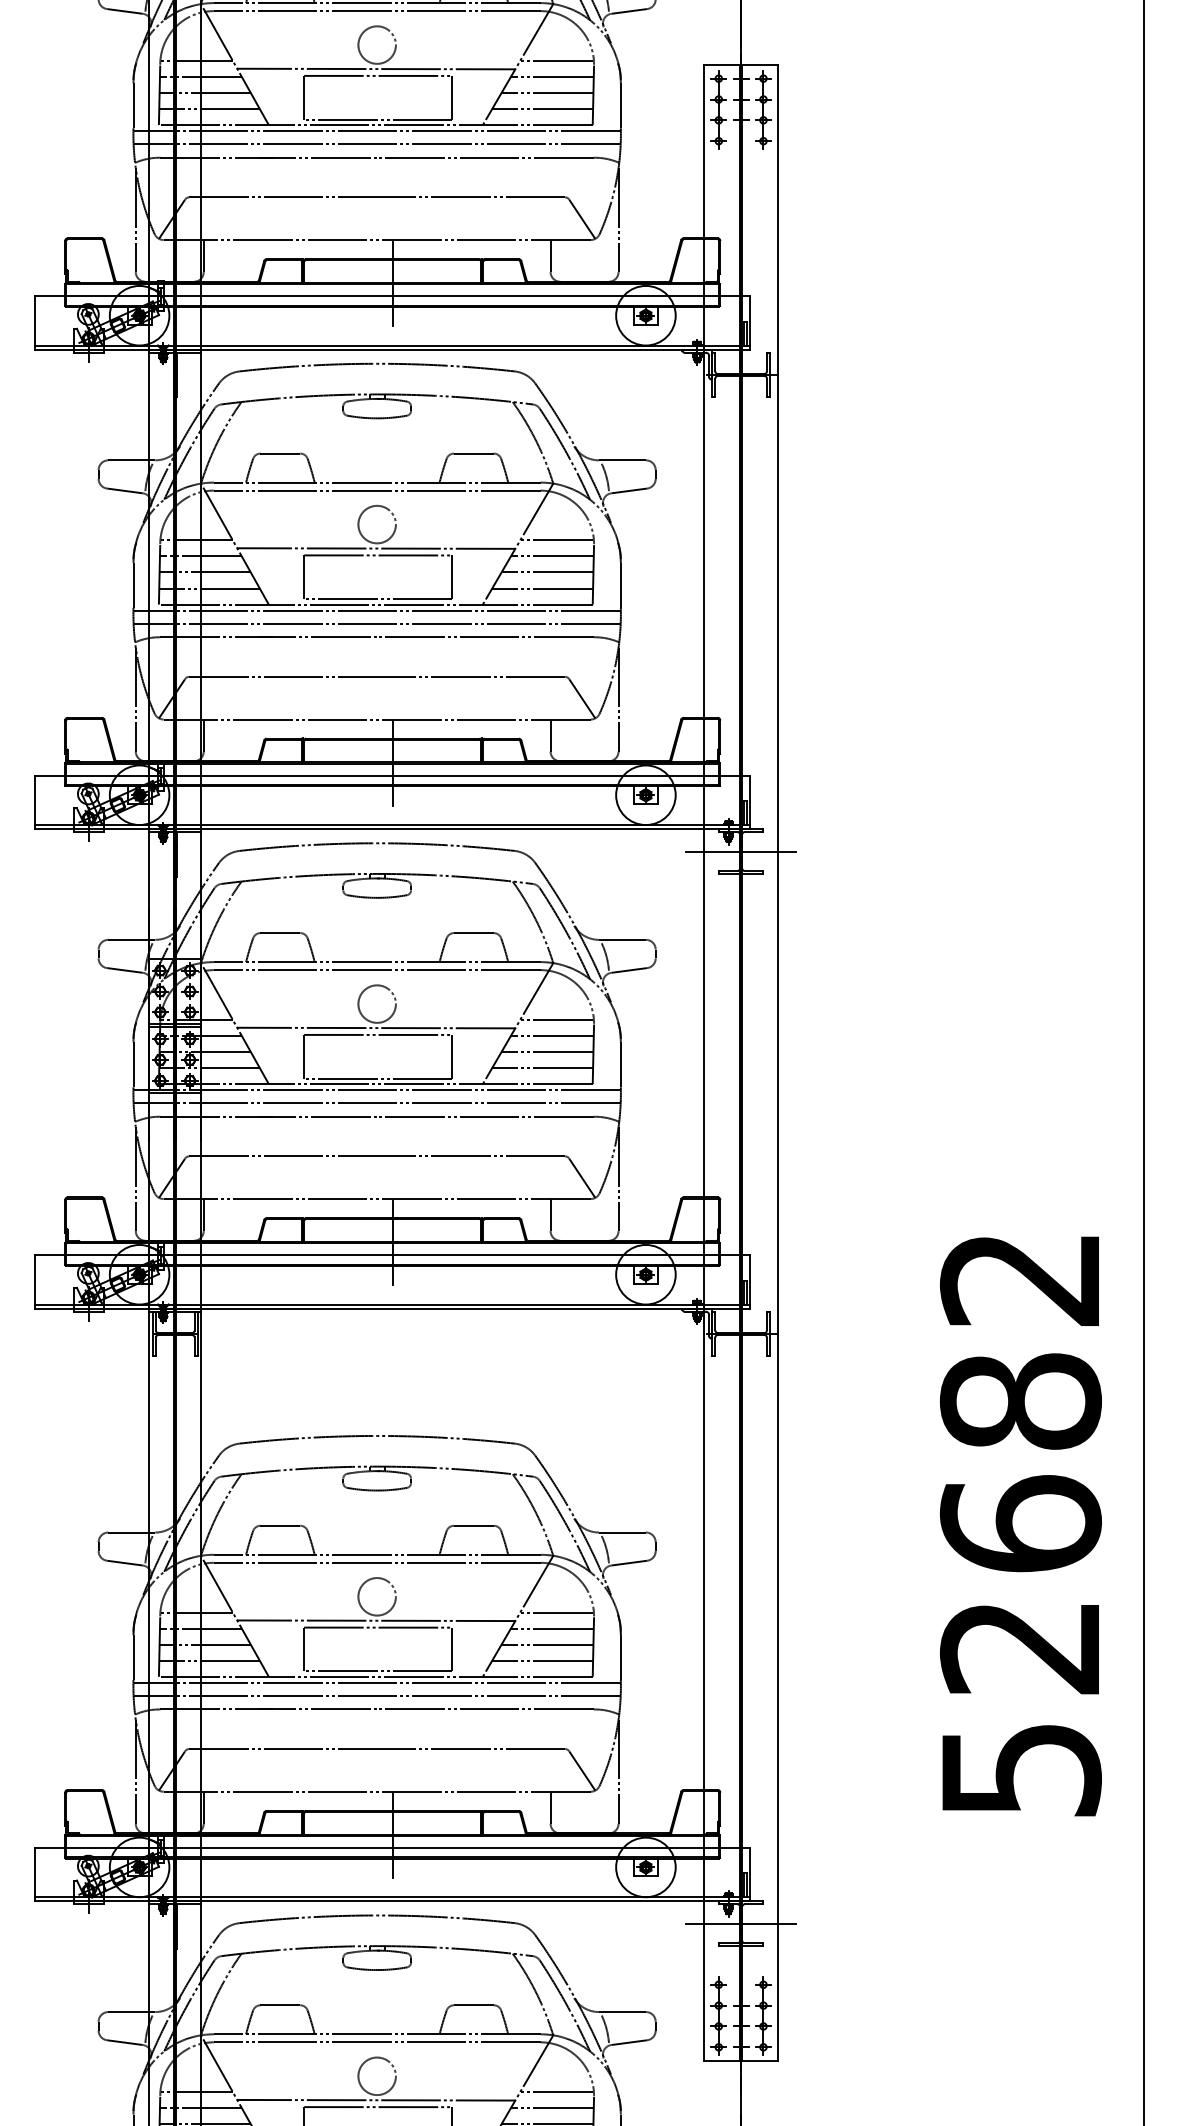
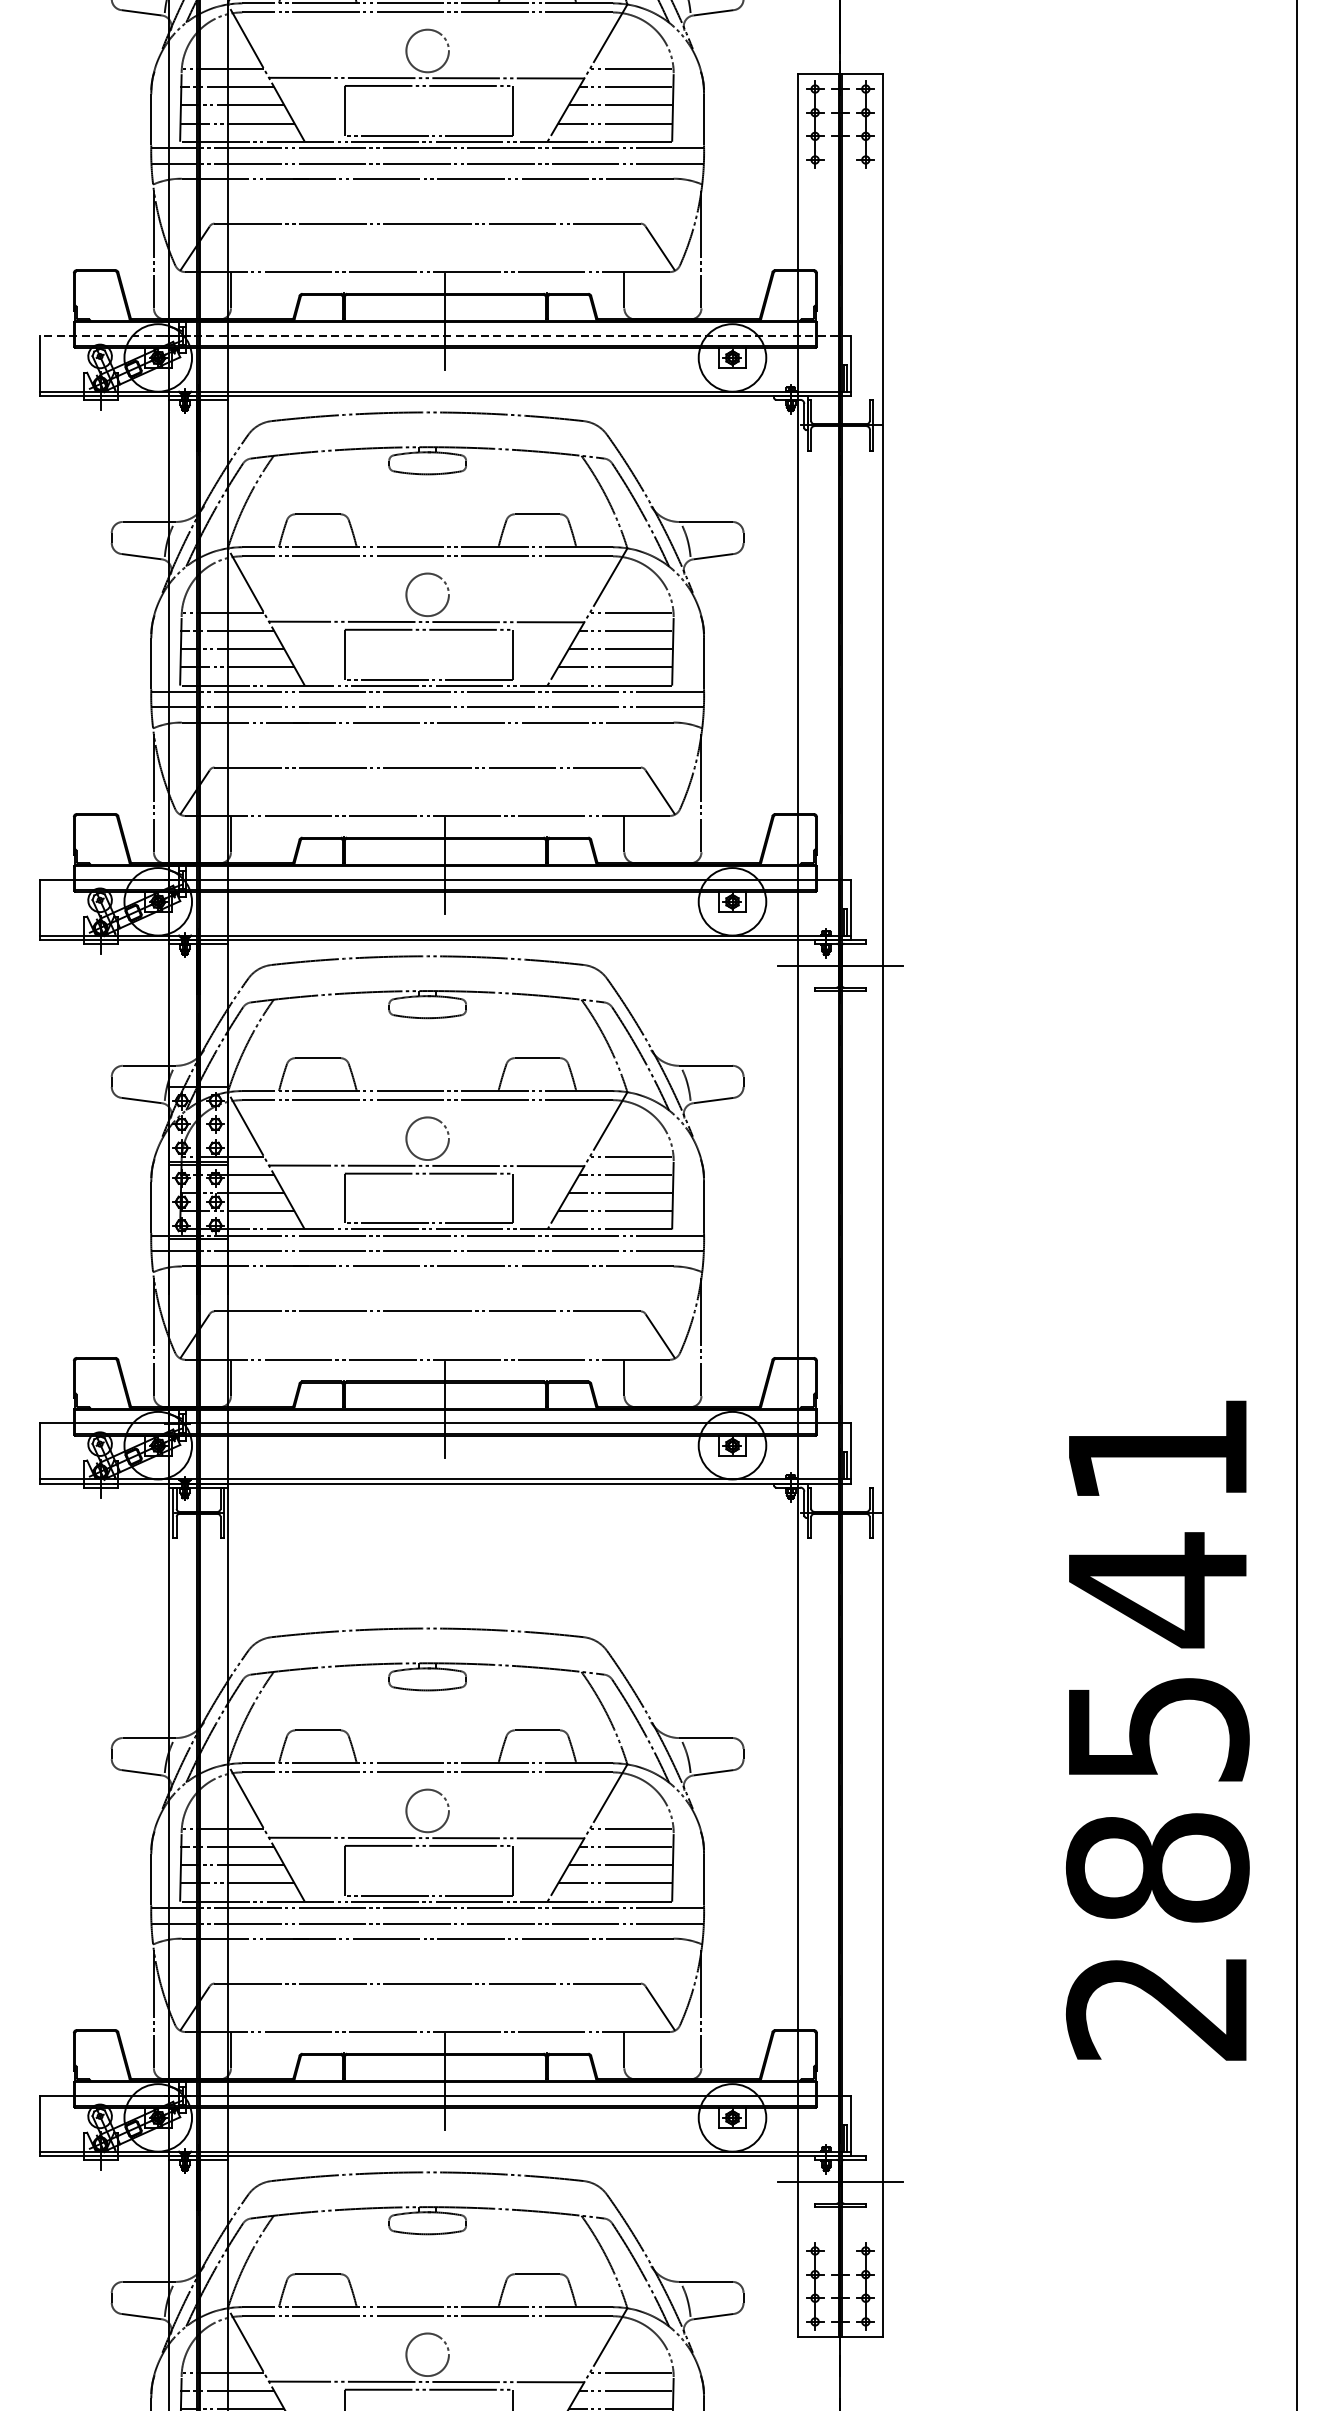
line: (392, 296) -> (445, 336), solid -> dashed
text: (1020, 1525) -> (1157, 1730), 52682 -> 28541

